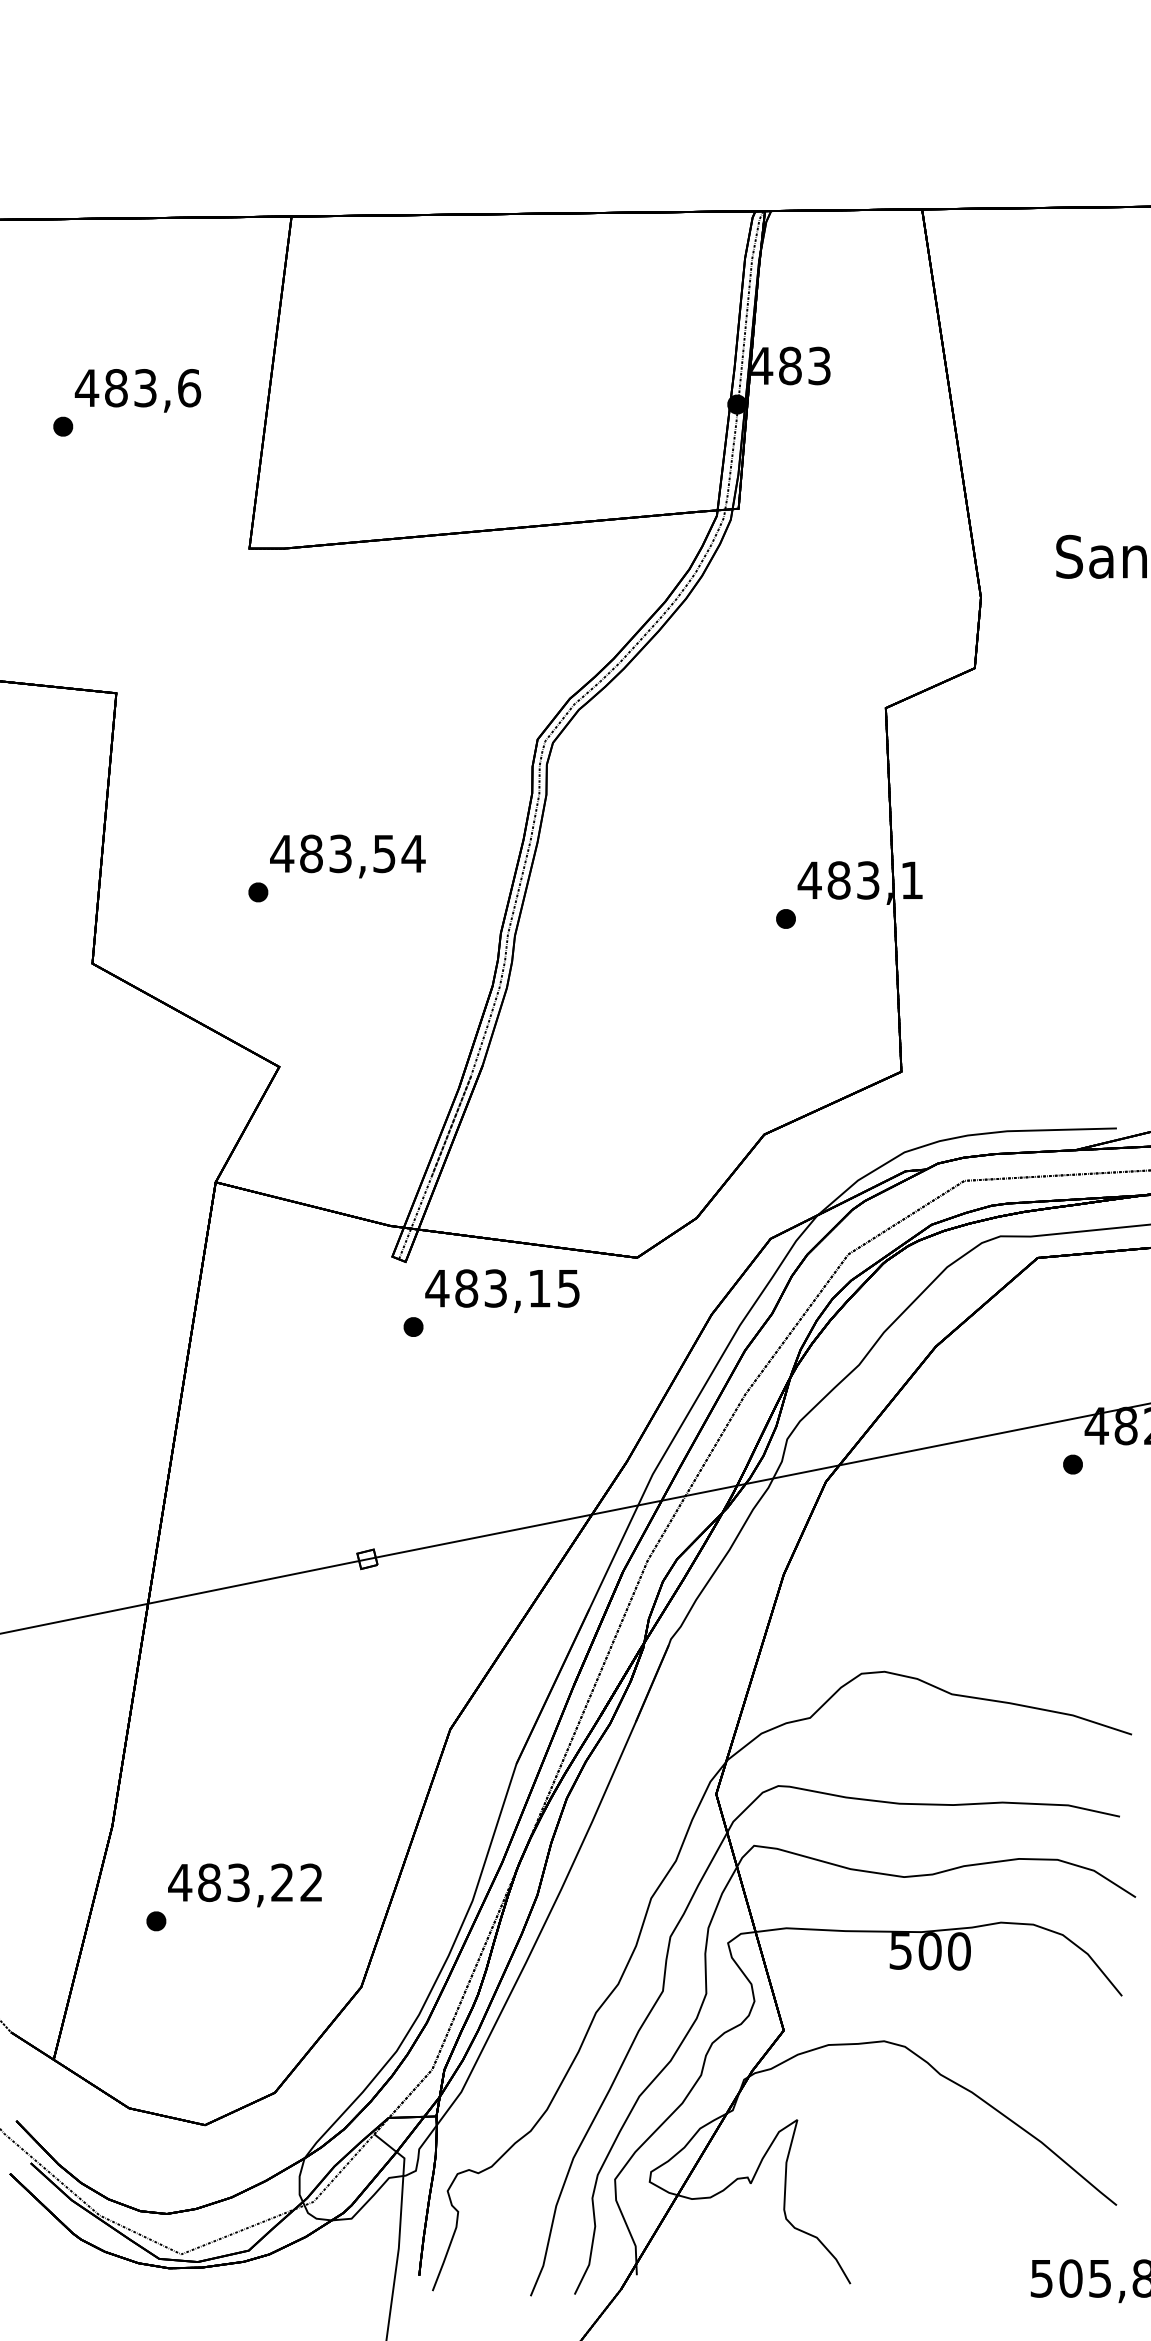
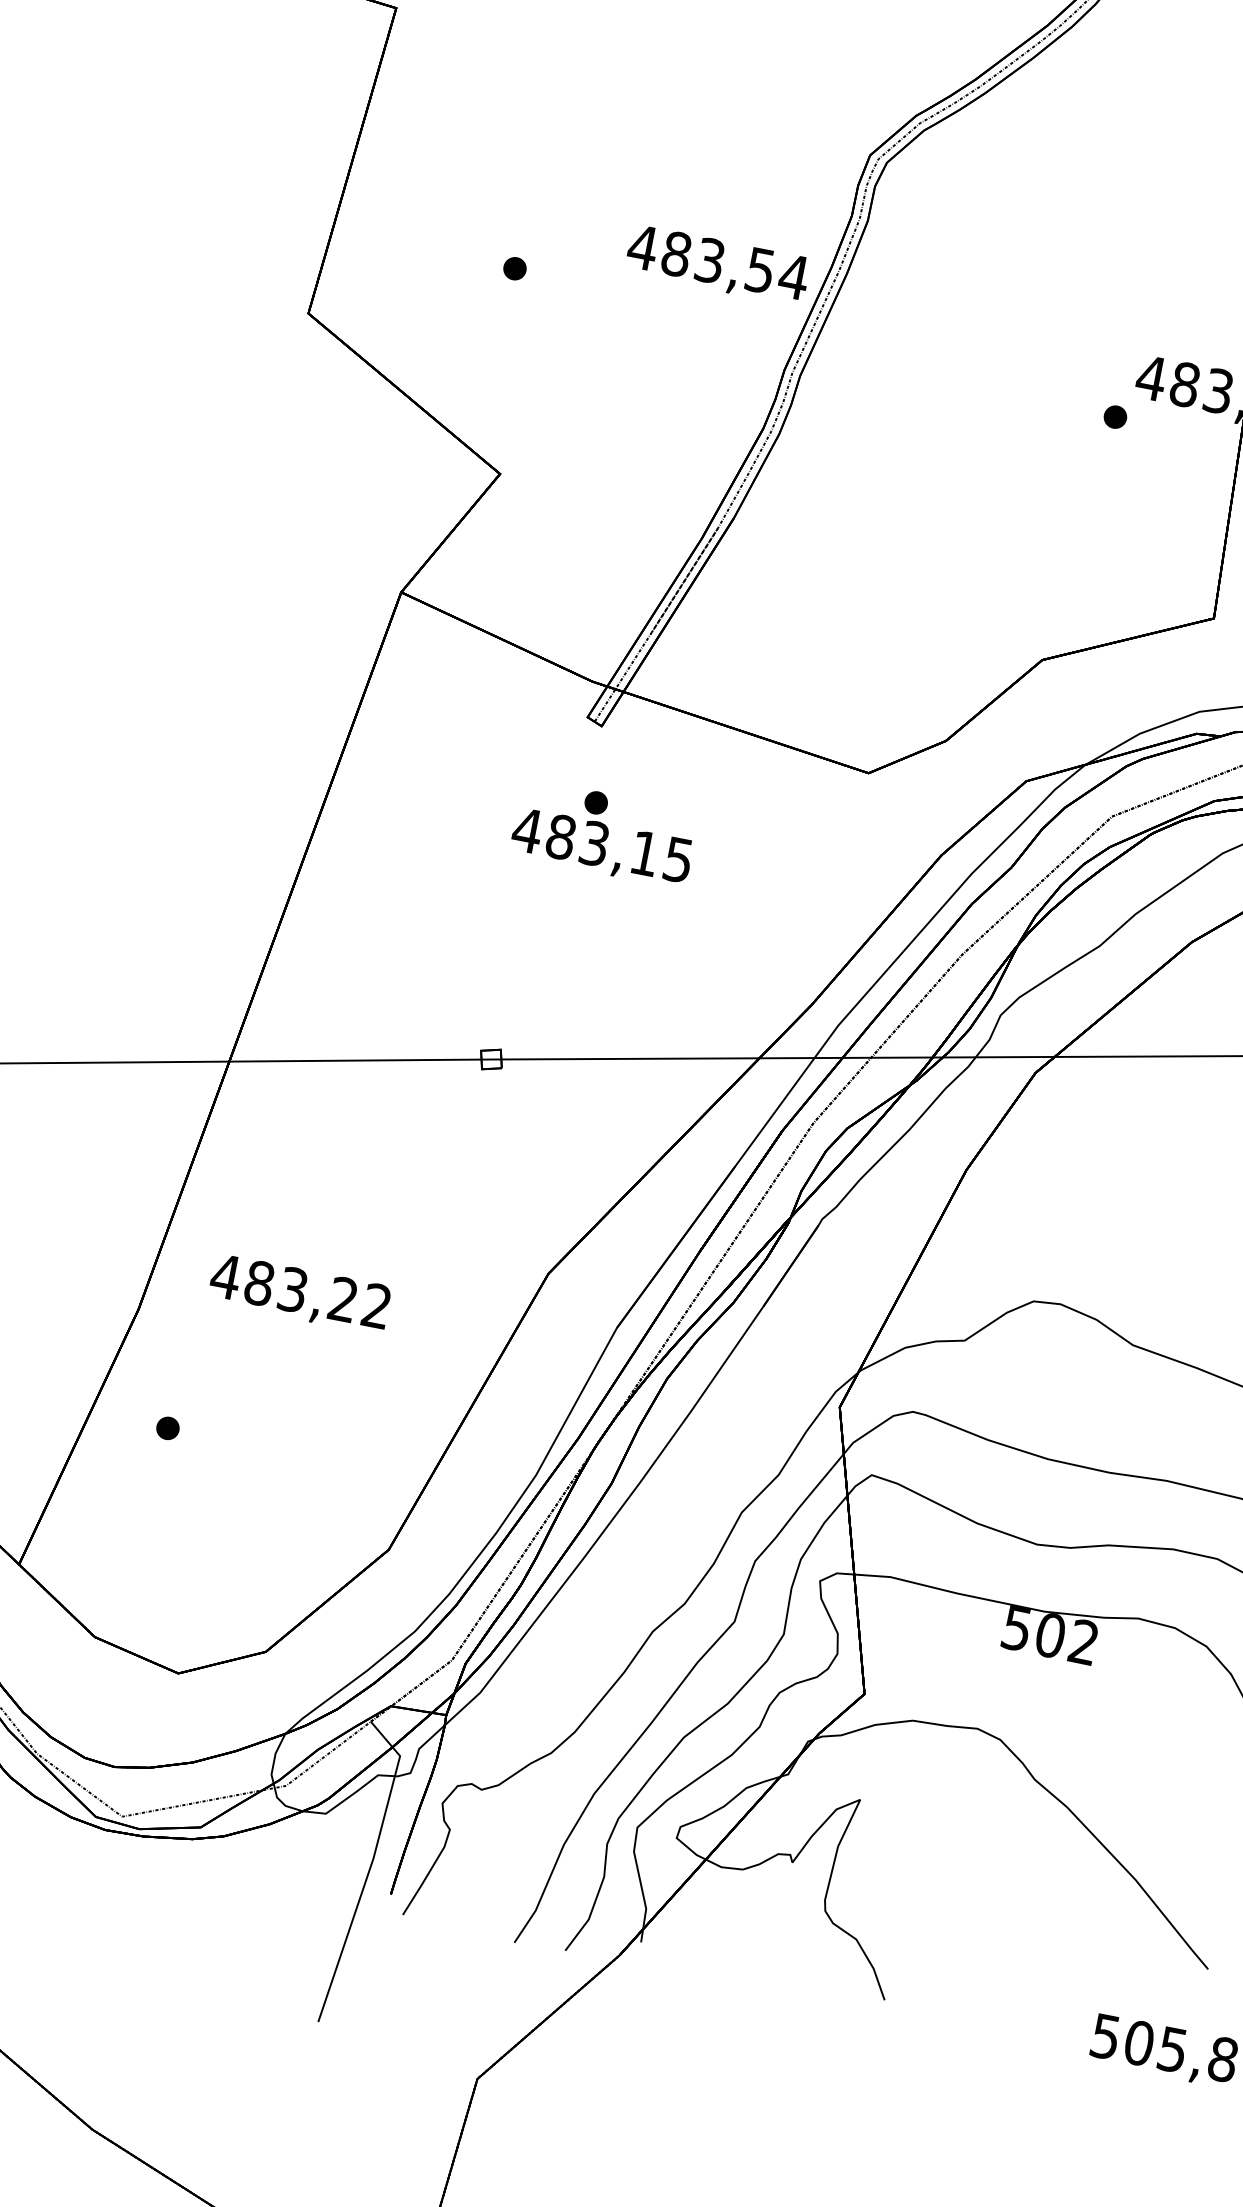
text: (347, 856) -> (717, 265), moved
text: (502, 1290) -> (601, 847), moved
text: (244, 1885) -> (299, 1294), moved
text: (959, 1951) -> (1084, 1642), 500 -> 502

